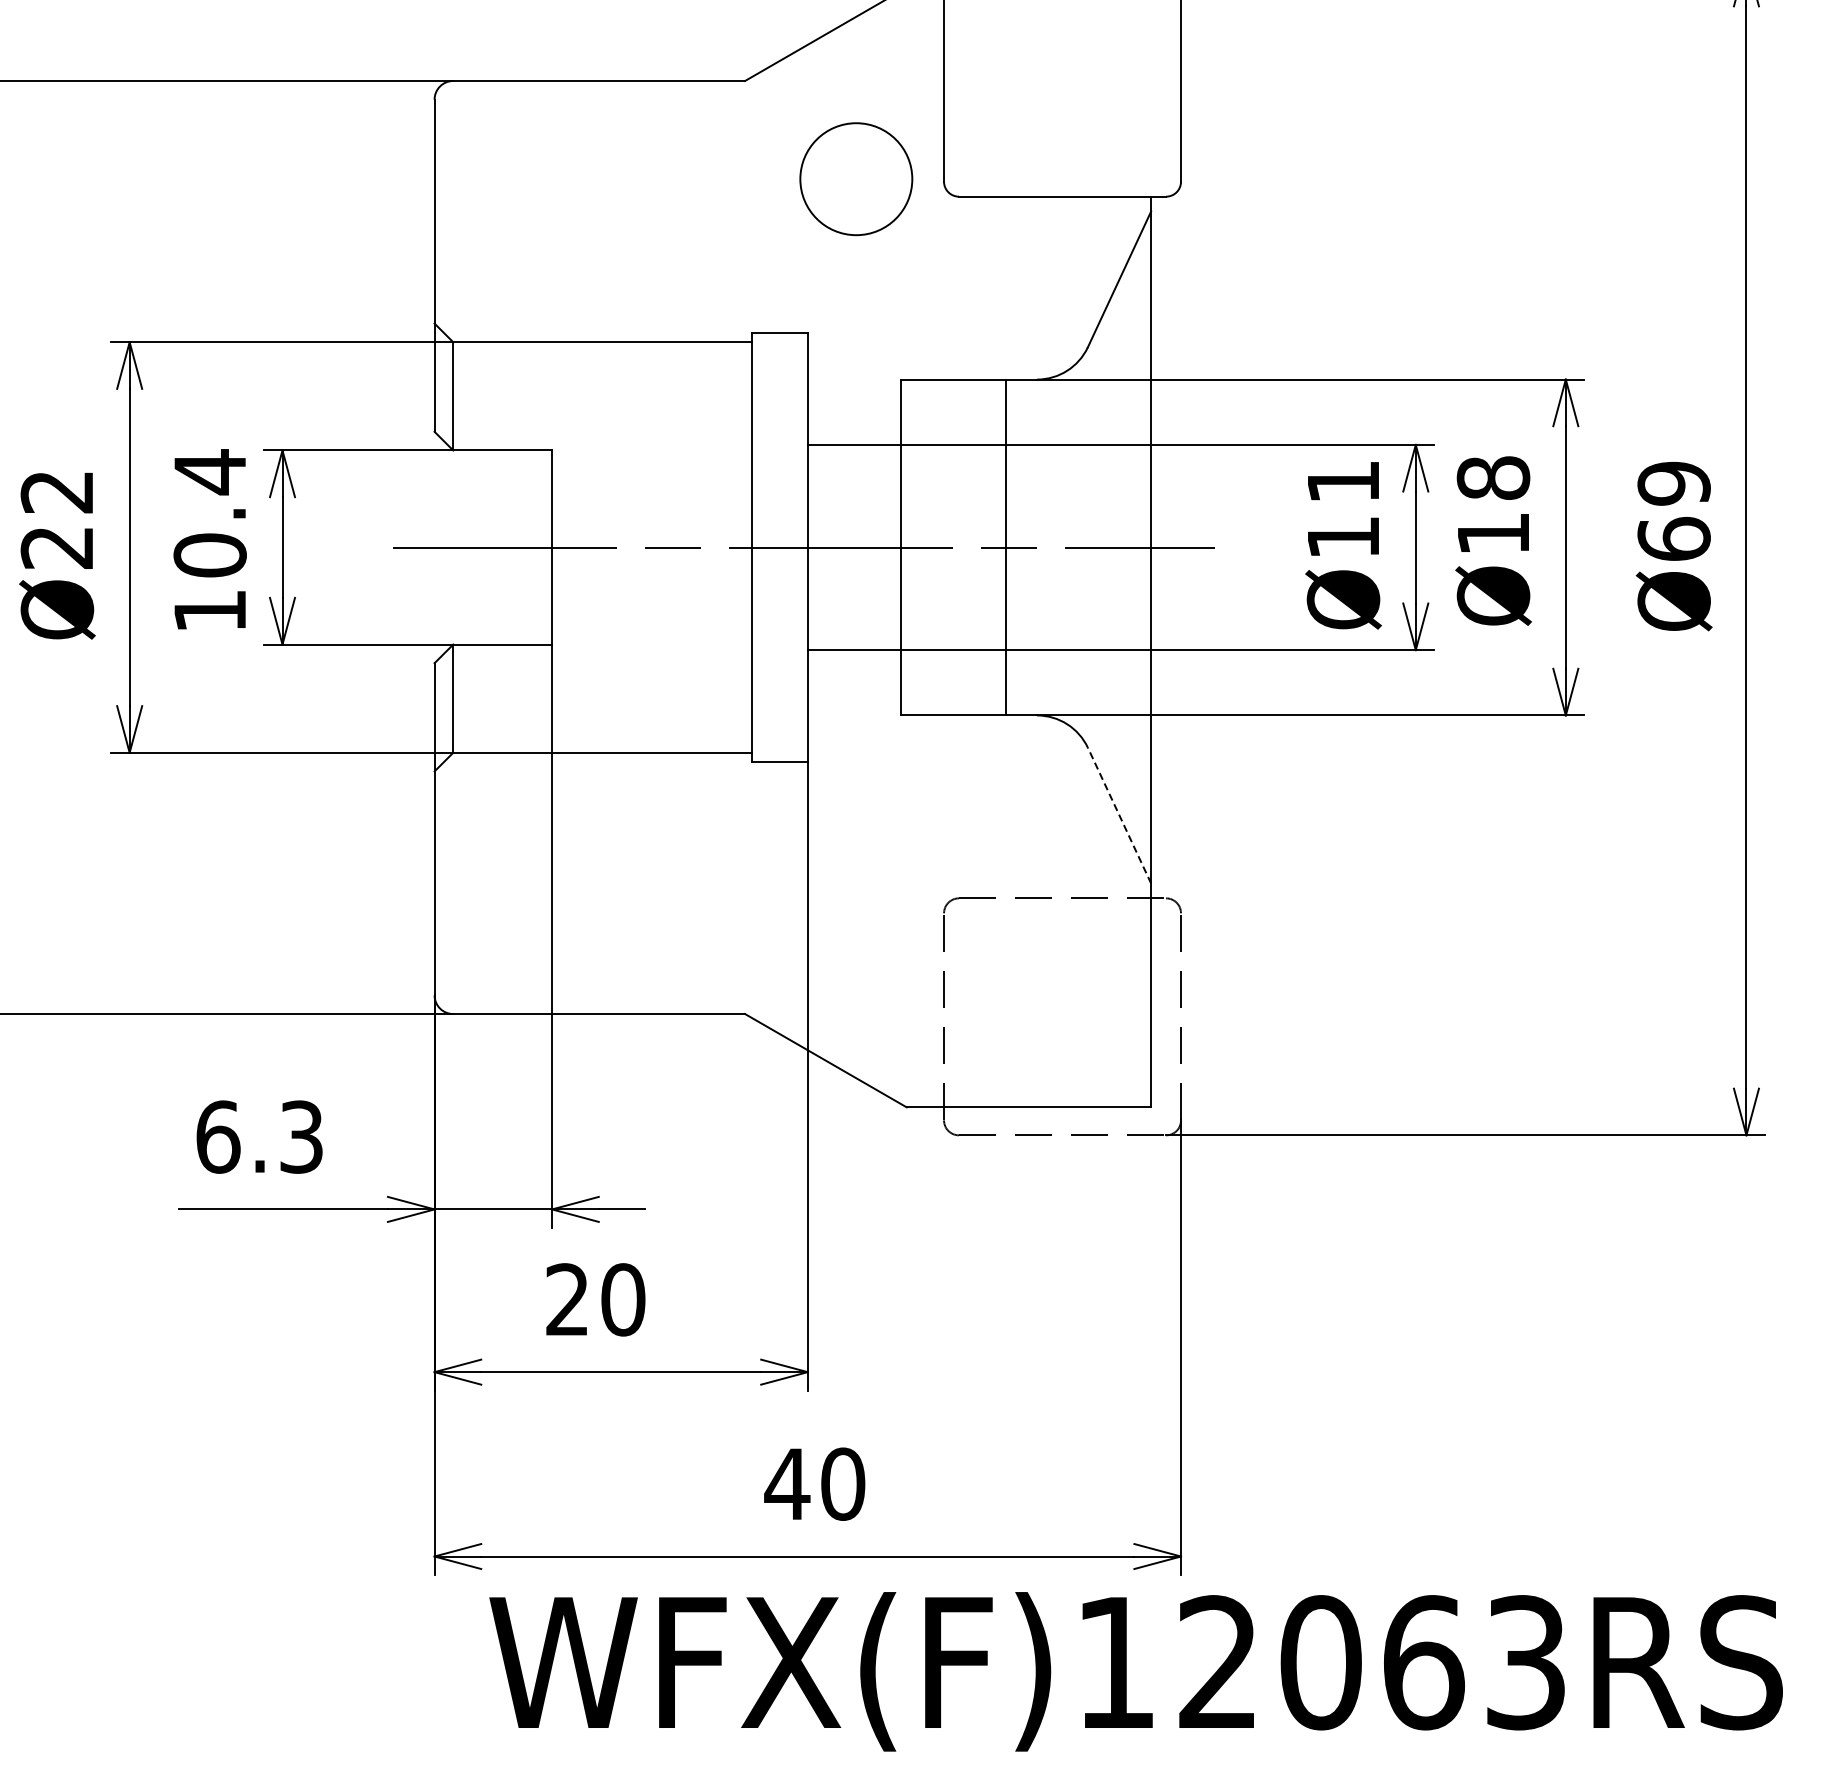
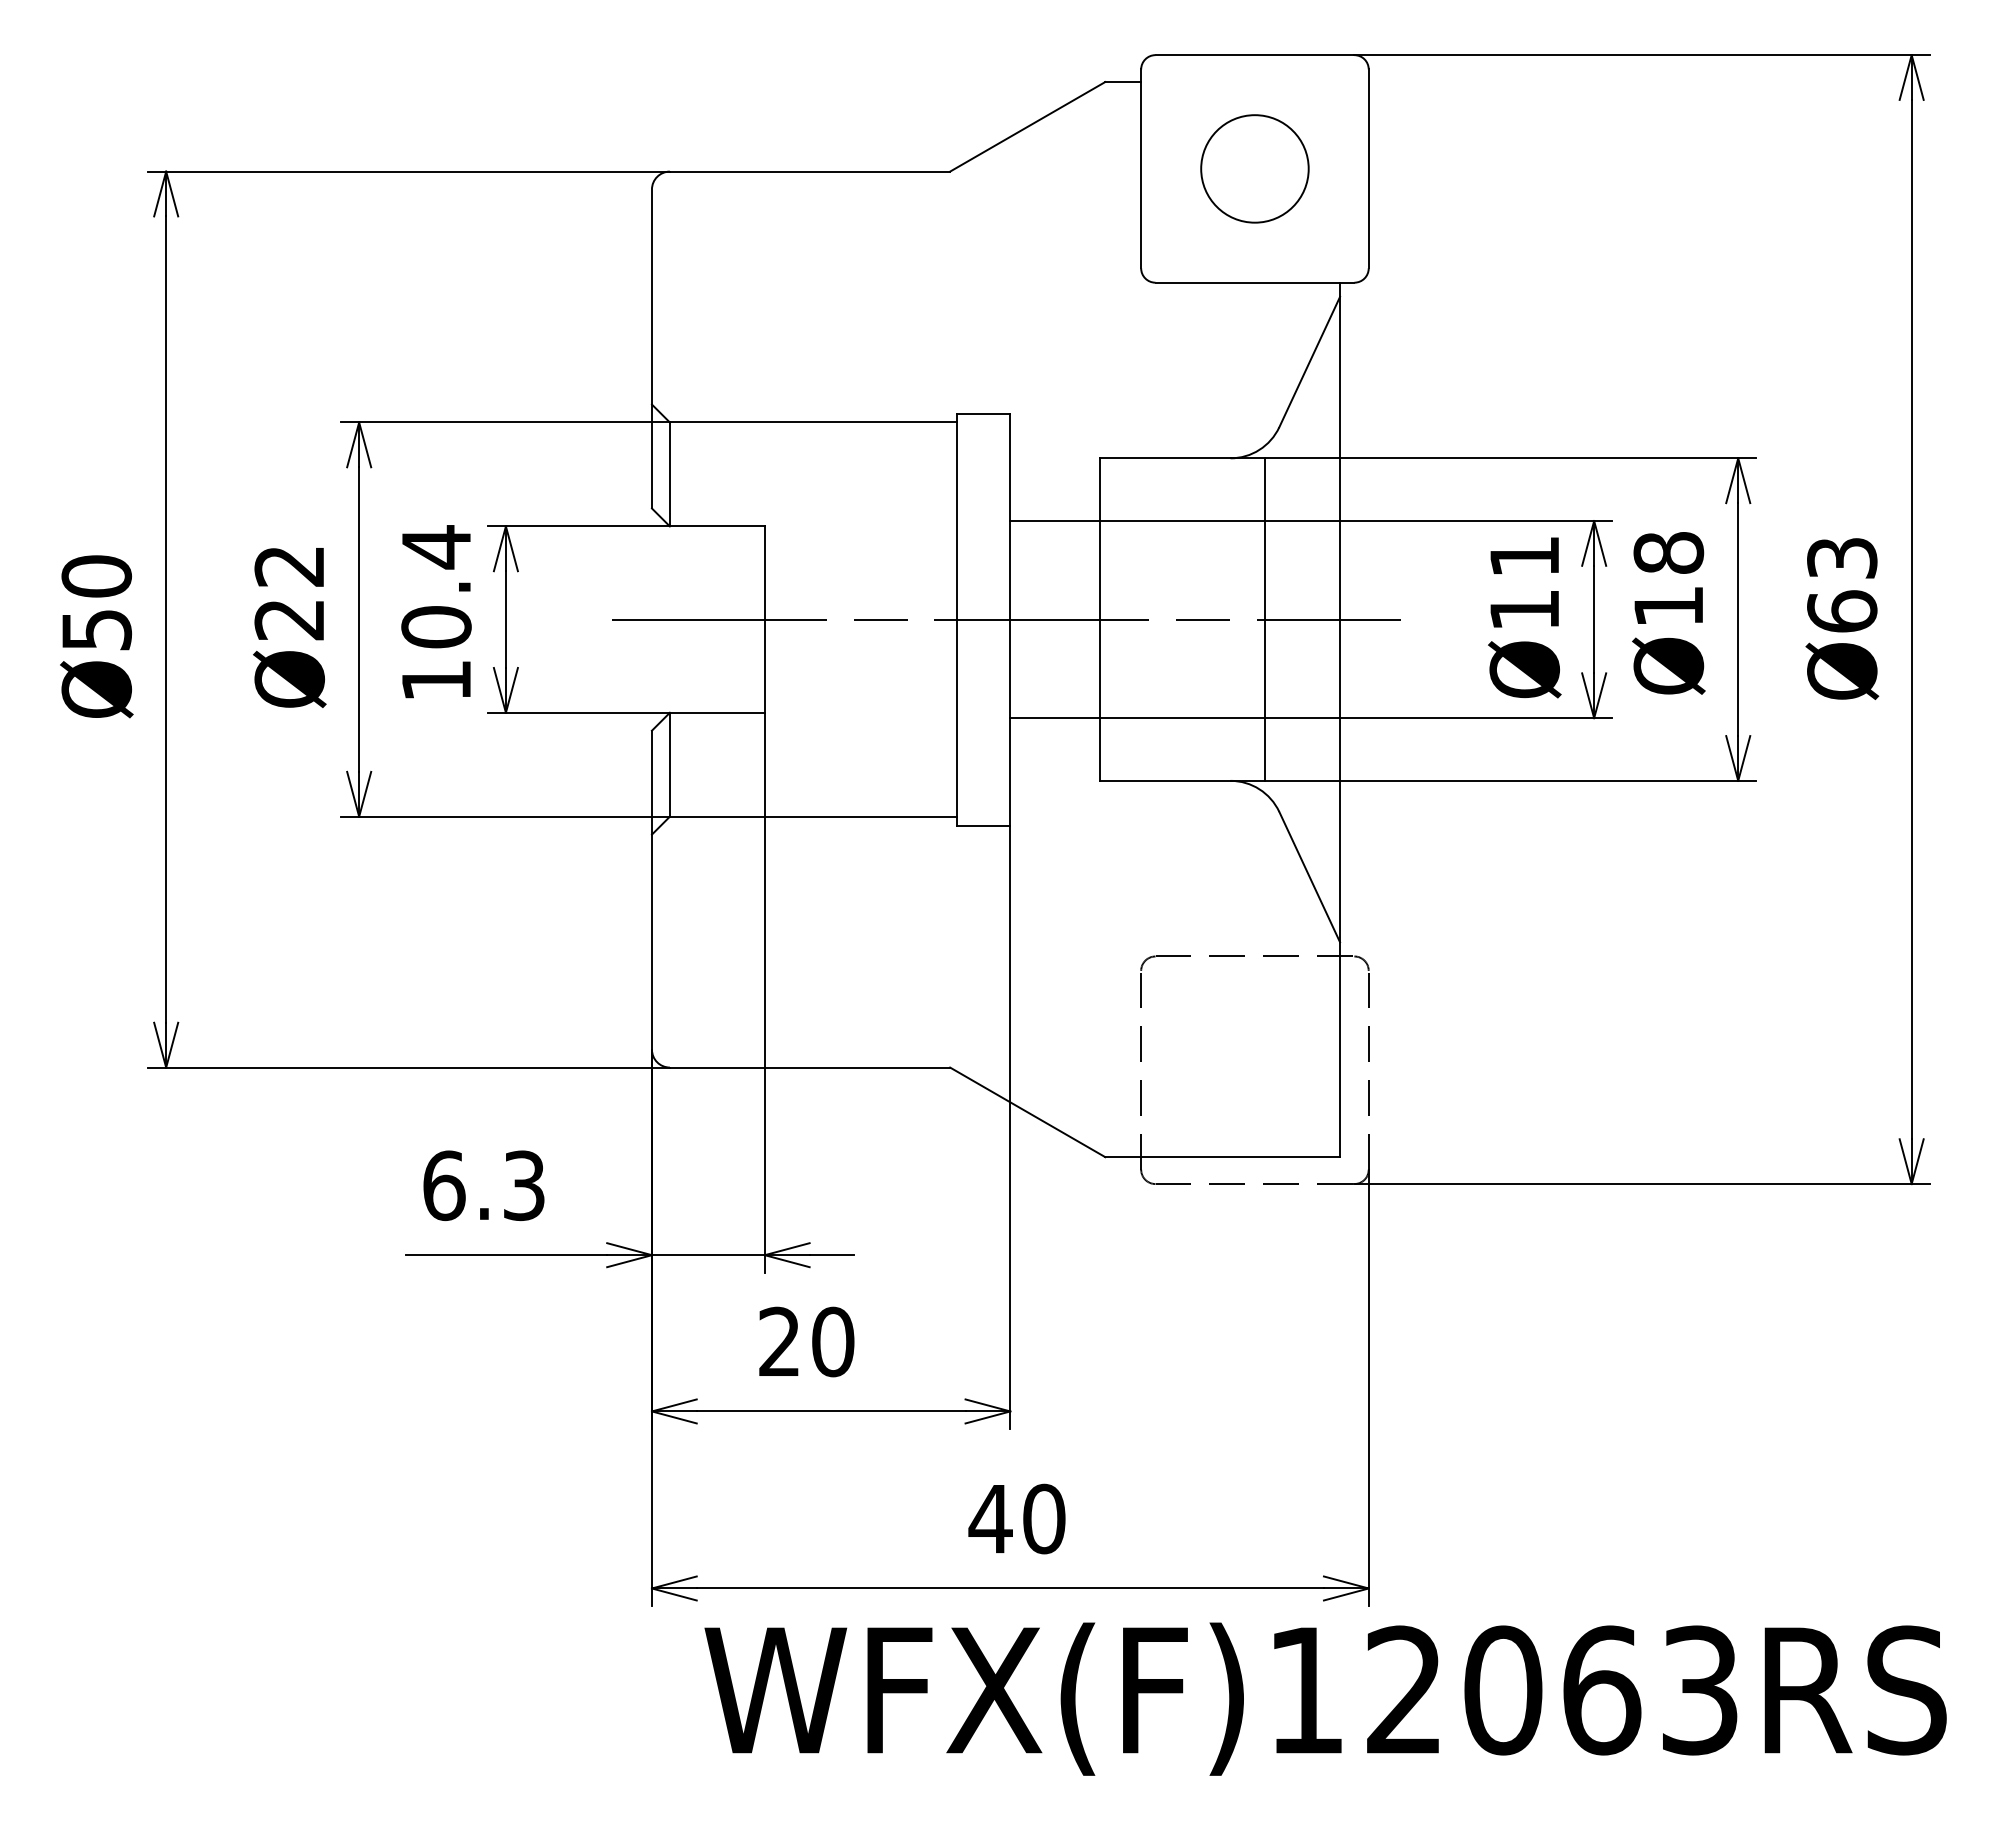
circle: (855, 178) -> (1254, 168), moved
text: (1674, 483) -> (1842, 558), Ø69 -> Ø63
line: (1005, 547) -> (1264, 619), moved
line: (1119, 816) -> (1309, 877), dashed -> solid

